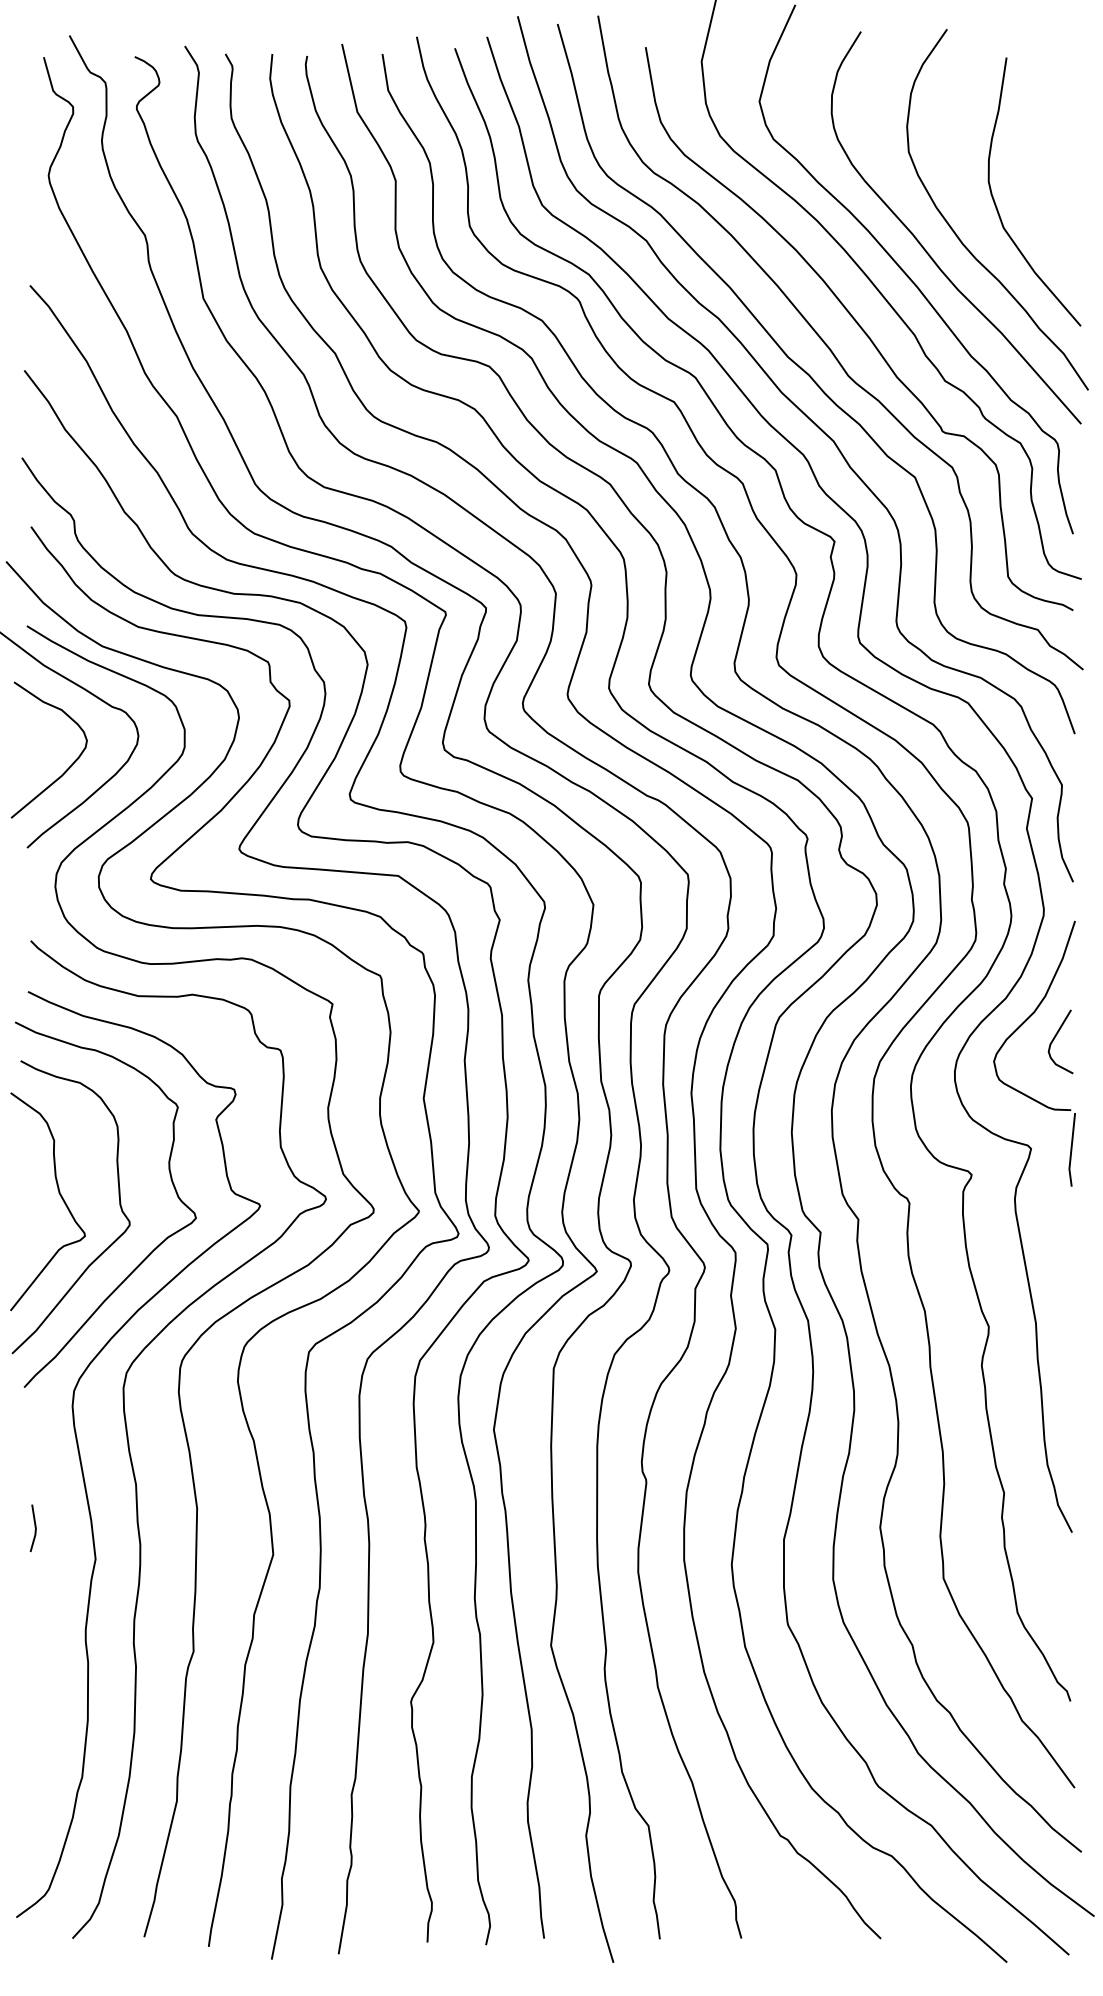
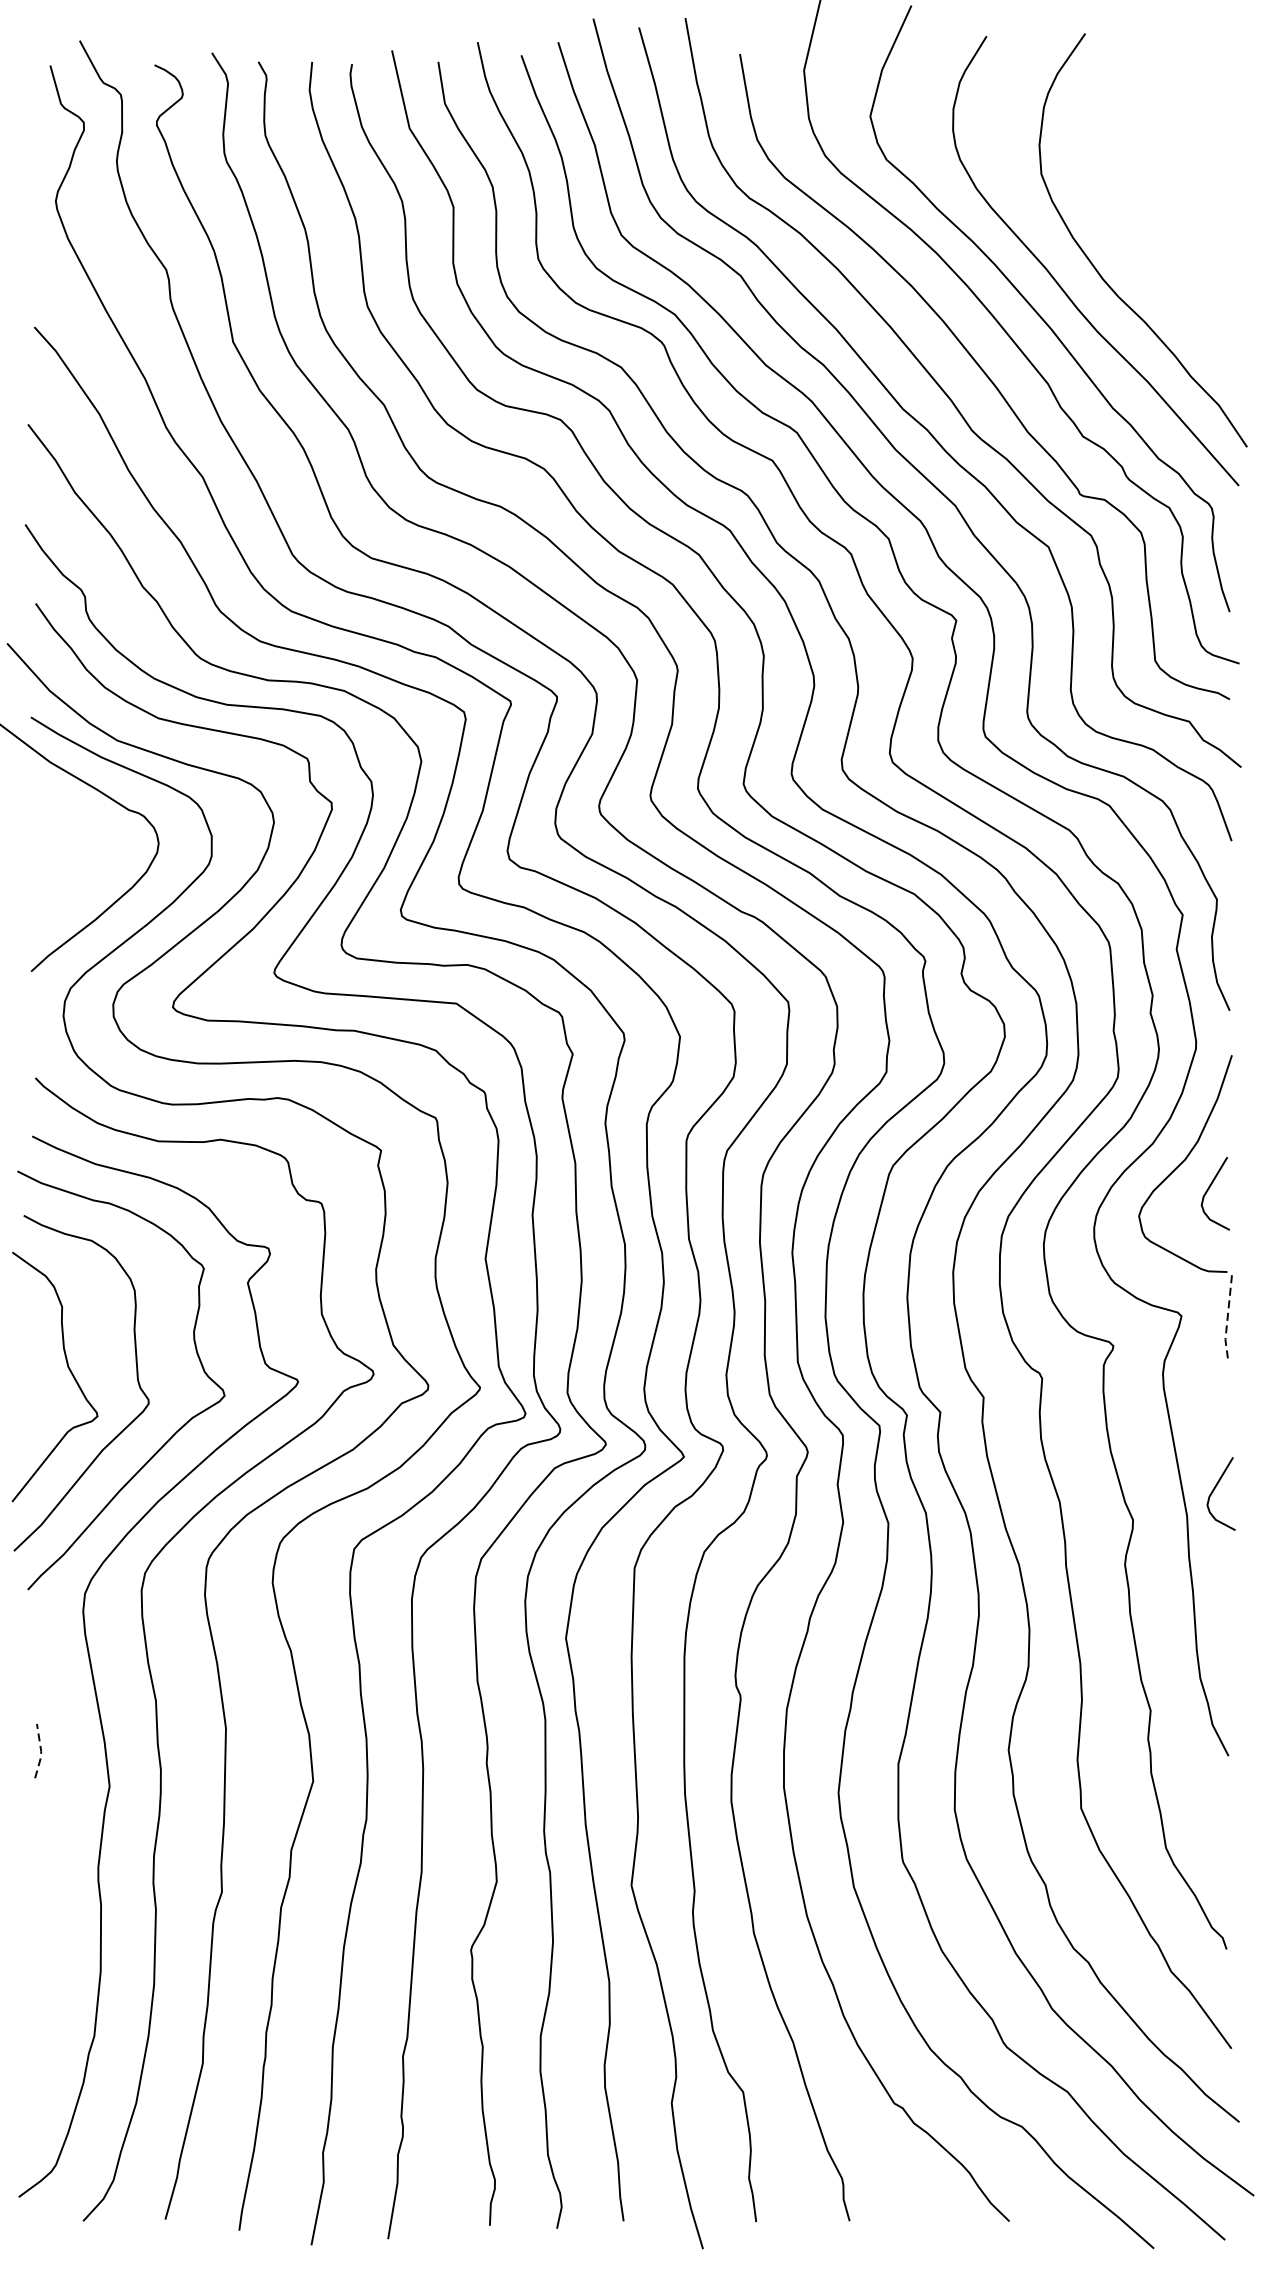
curve: (996, 204) -> (1141, 234), removed
curve: (67, 768) -> (77, 880), removed
line: (1071, 1150) -> (1227, 1318), solid -> dashed
curve: (1060, 1300) -> (1215, 1490), added
line: (35, 1528) -> (40, 1751), solid -> dashed

